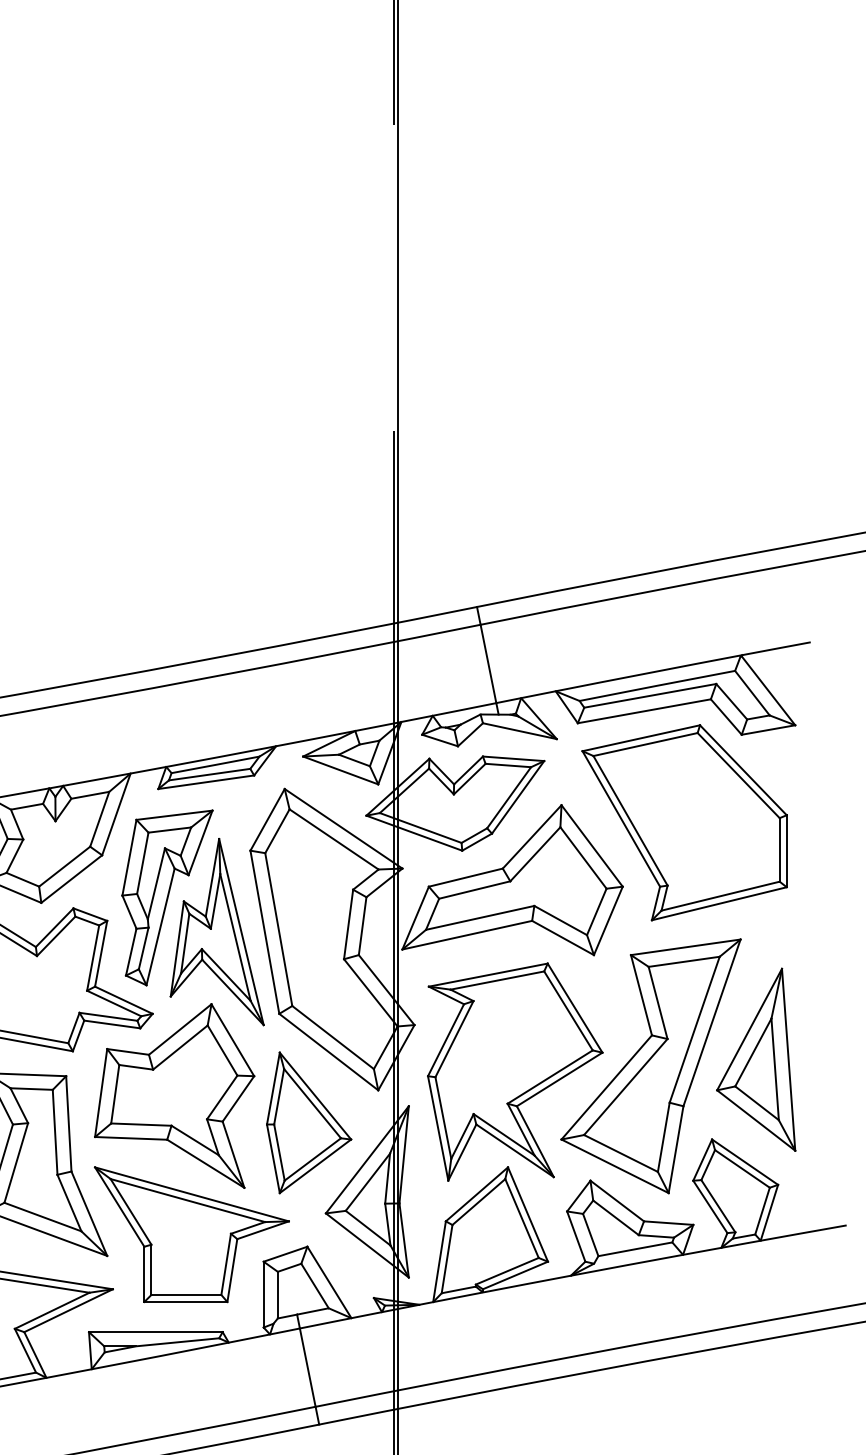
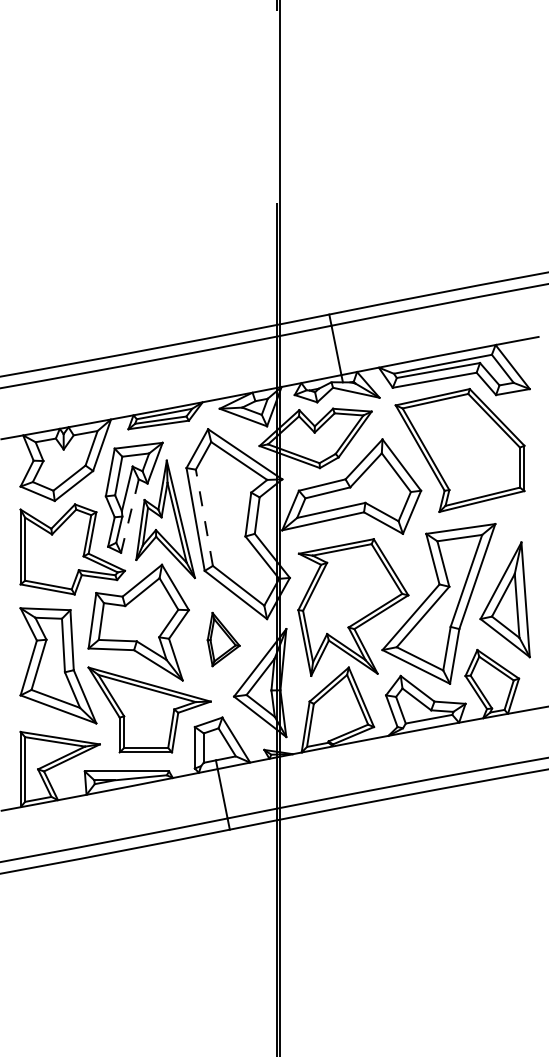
line: (159, 927) -> (129, 516), solid -> dashed
line: (278, 929) -> (204, 517), solid -> dashed
part: (309, 1122) -> (223, 639), size x0.6

